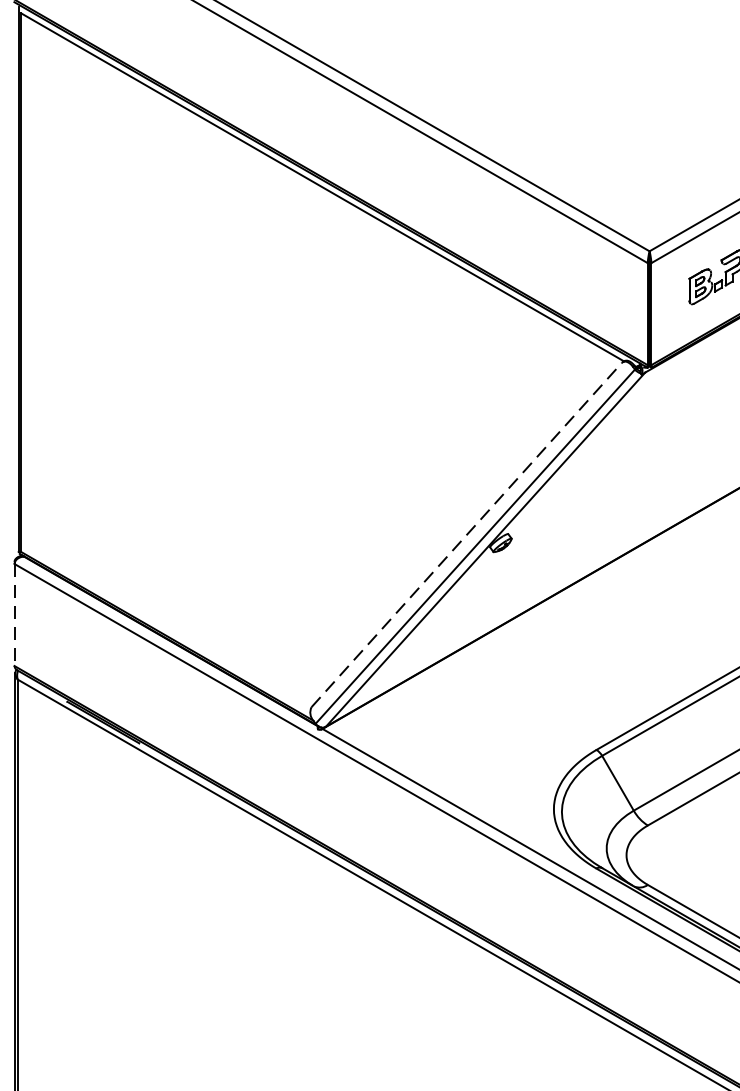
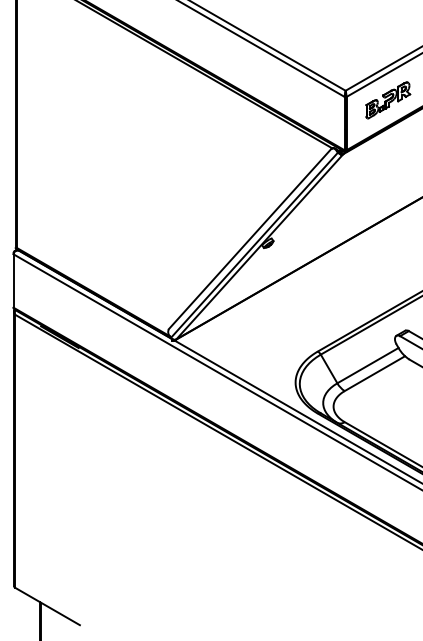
line: (467, 533) -> (250, 238), dashed -> solid
line: (14, 614) -> (13, 280), dashed -> solid

